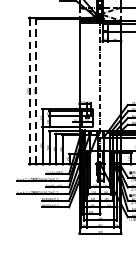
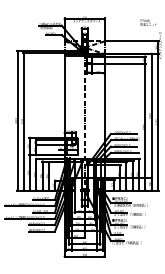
line: (29, 91) -> (17, 121), dashed -> solid
line: (36, 91) -> (23, 121), dashed -> solid

